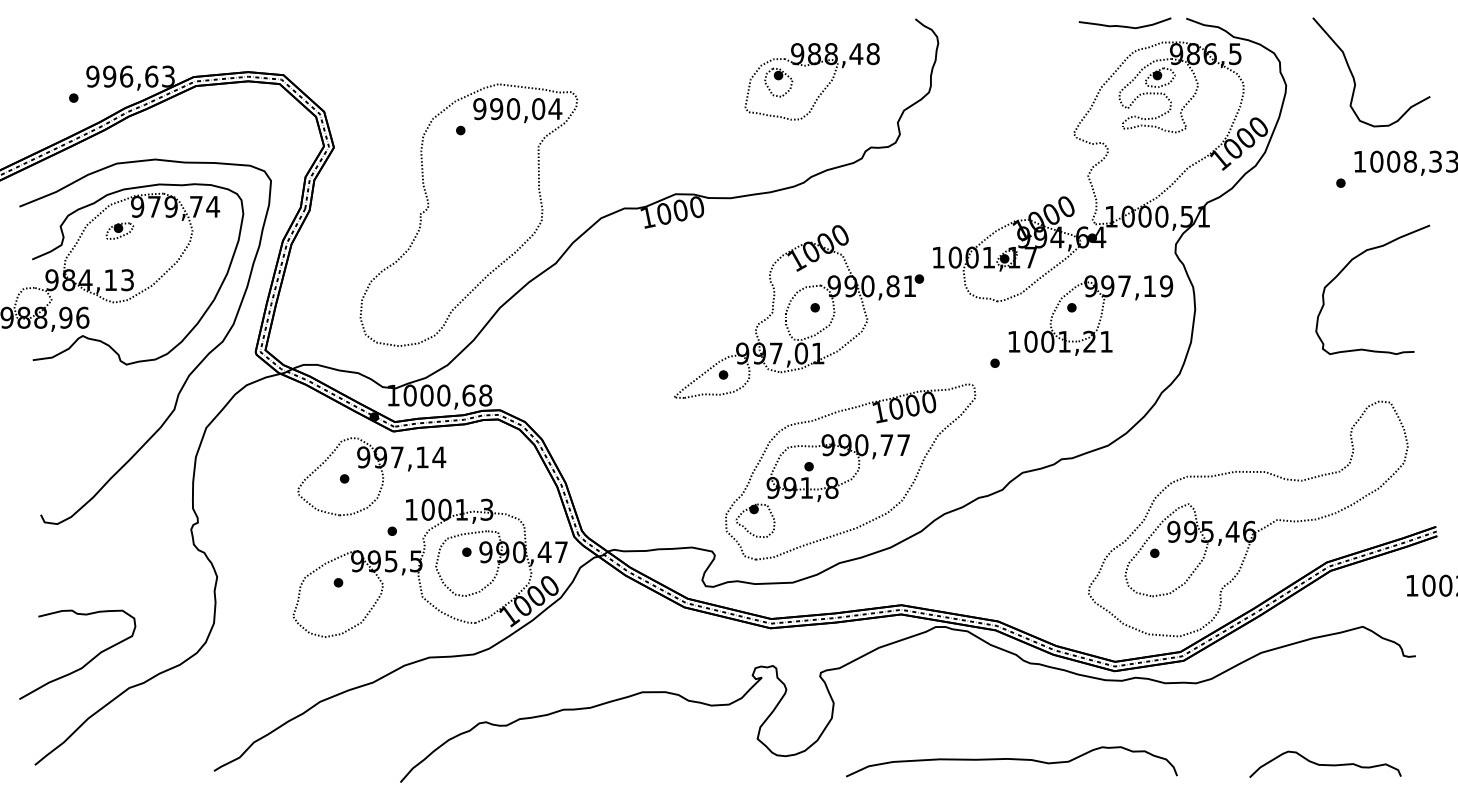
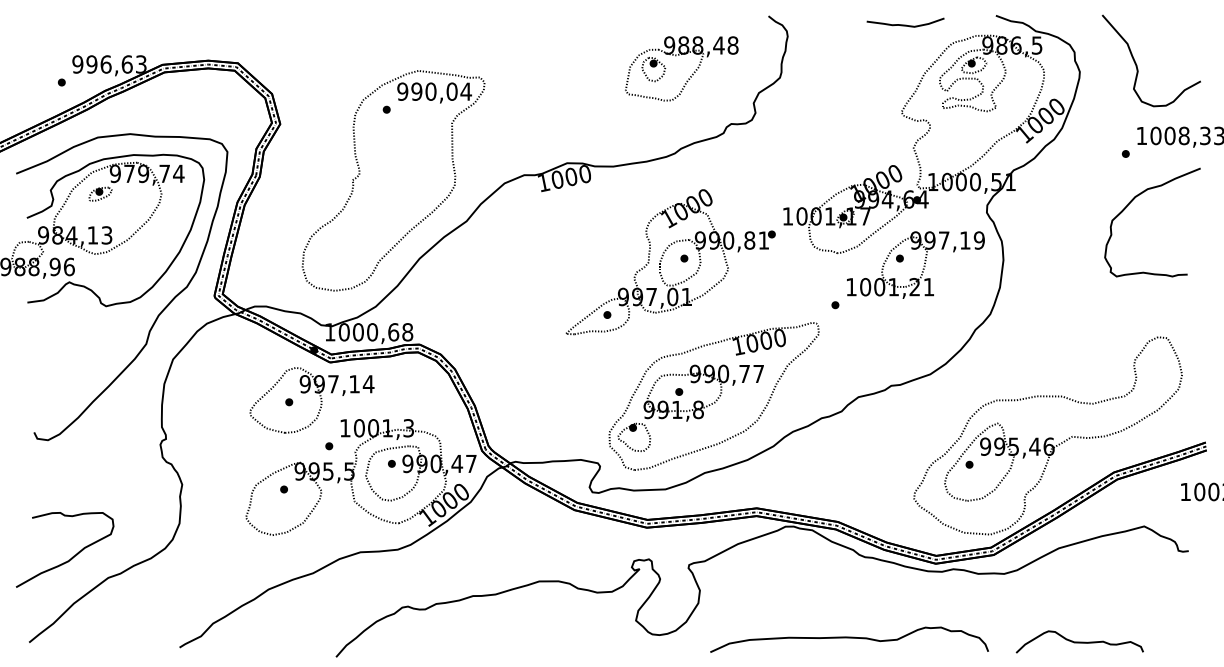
curve: (1124, 25) -> (905, 24), moved
curve: (1348, 264) -> (1132, 201), moved
curve: (1325, 763) -> (1079, 641), moved

